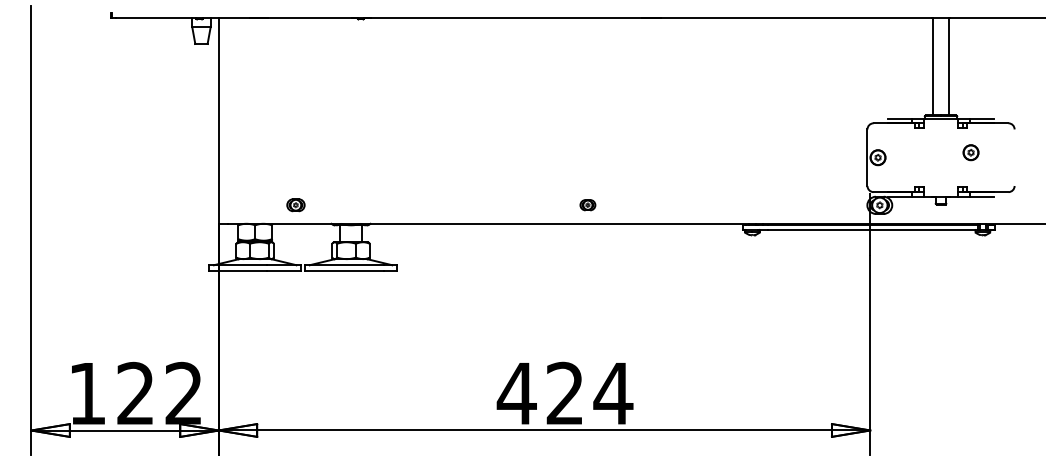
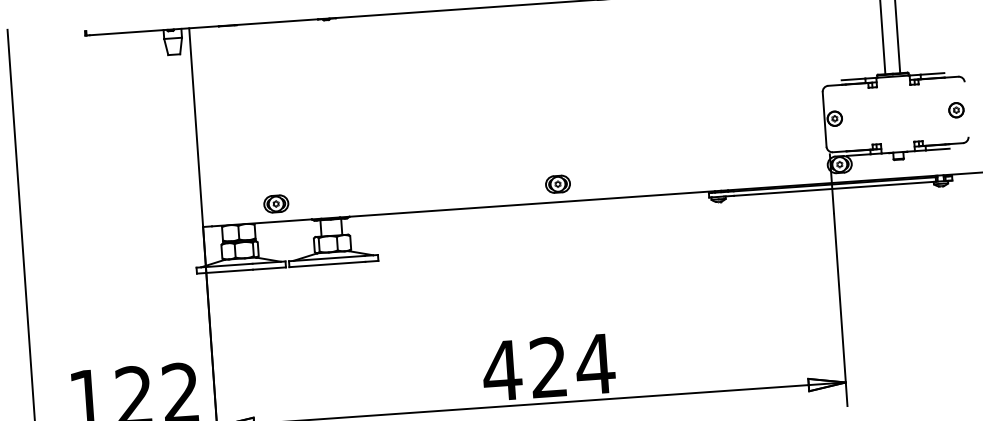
part: (970, 152) -> (955, 110), moved
part: (295, 204) -> (275, 203), size x1.43
part: (587, 204) -> (557, 183), size x1.67

